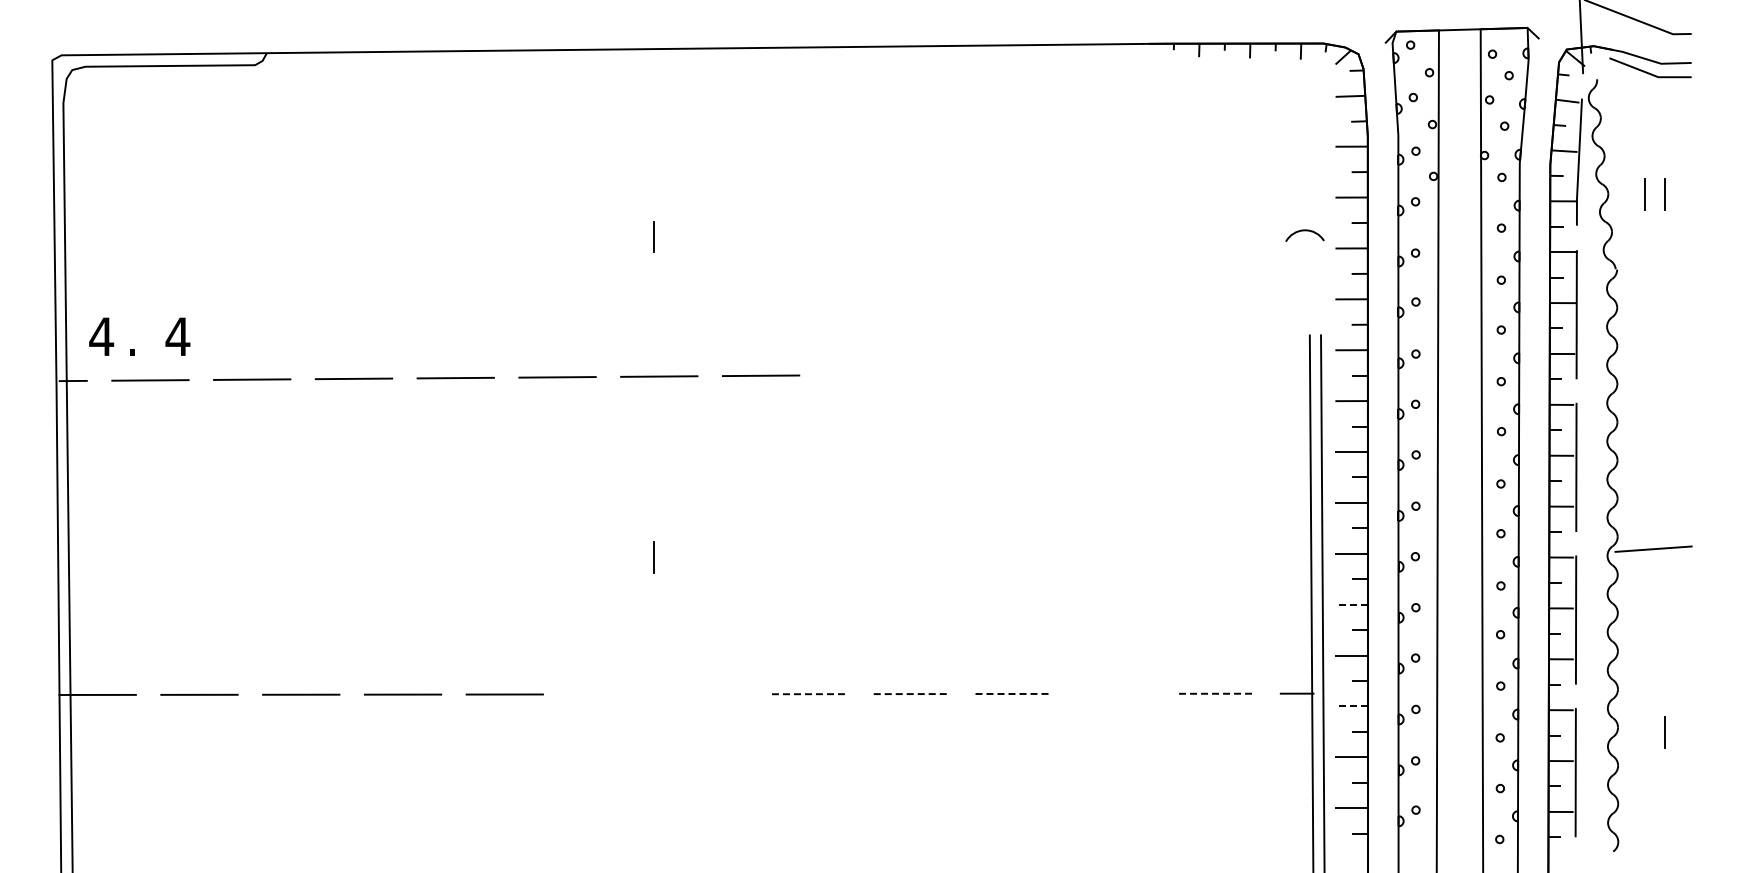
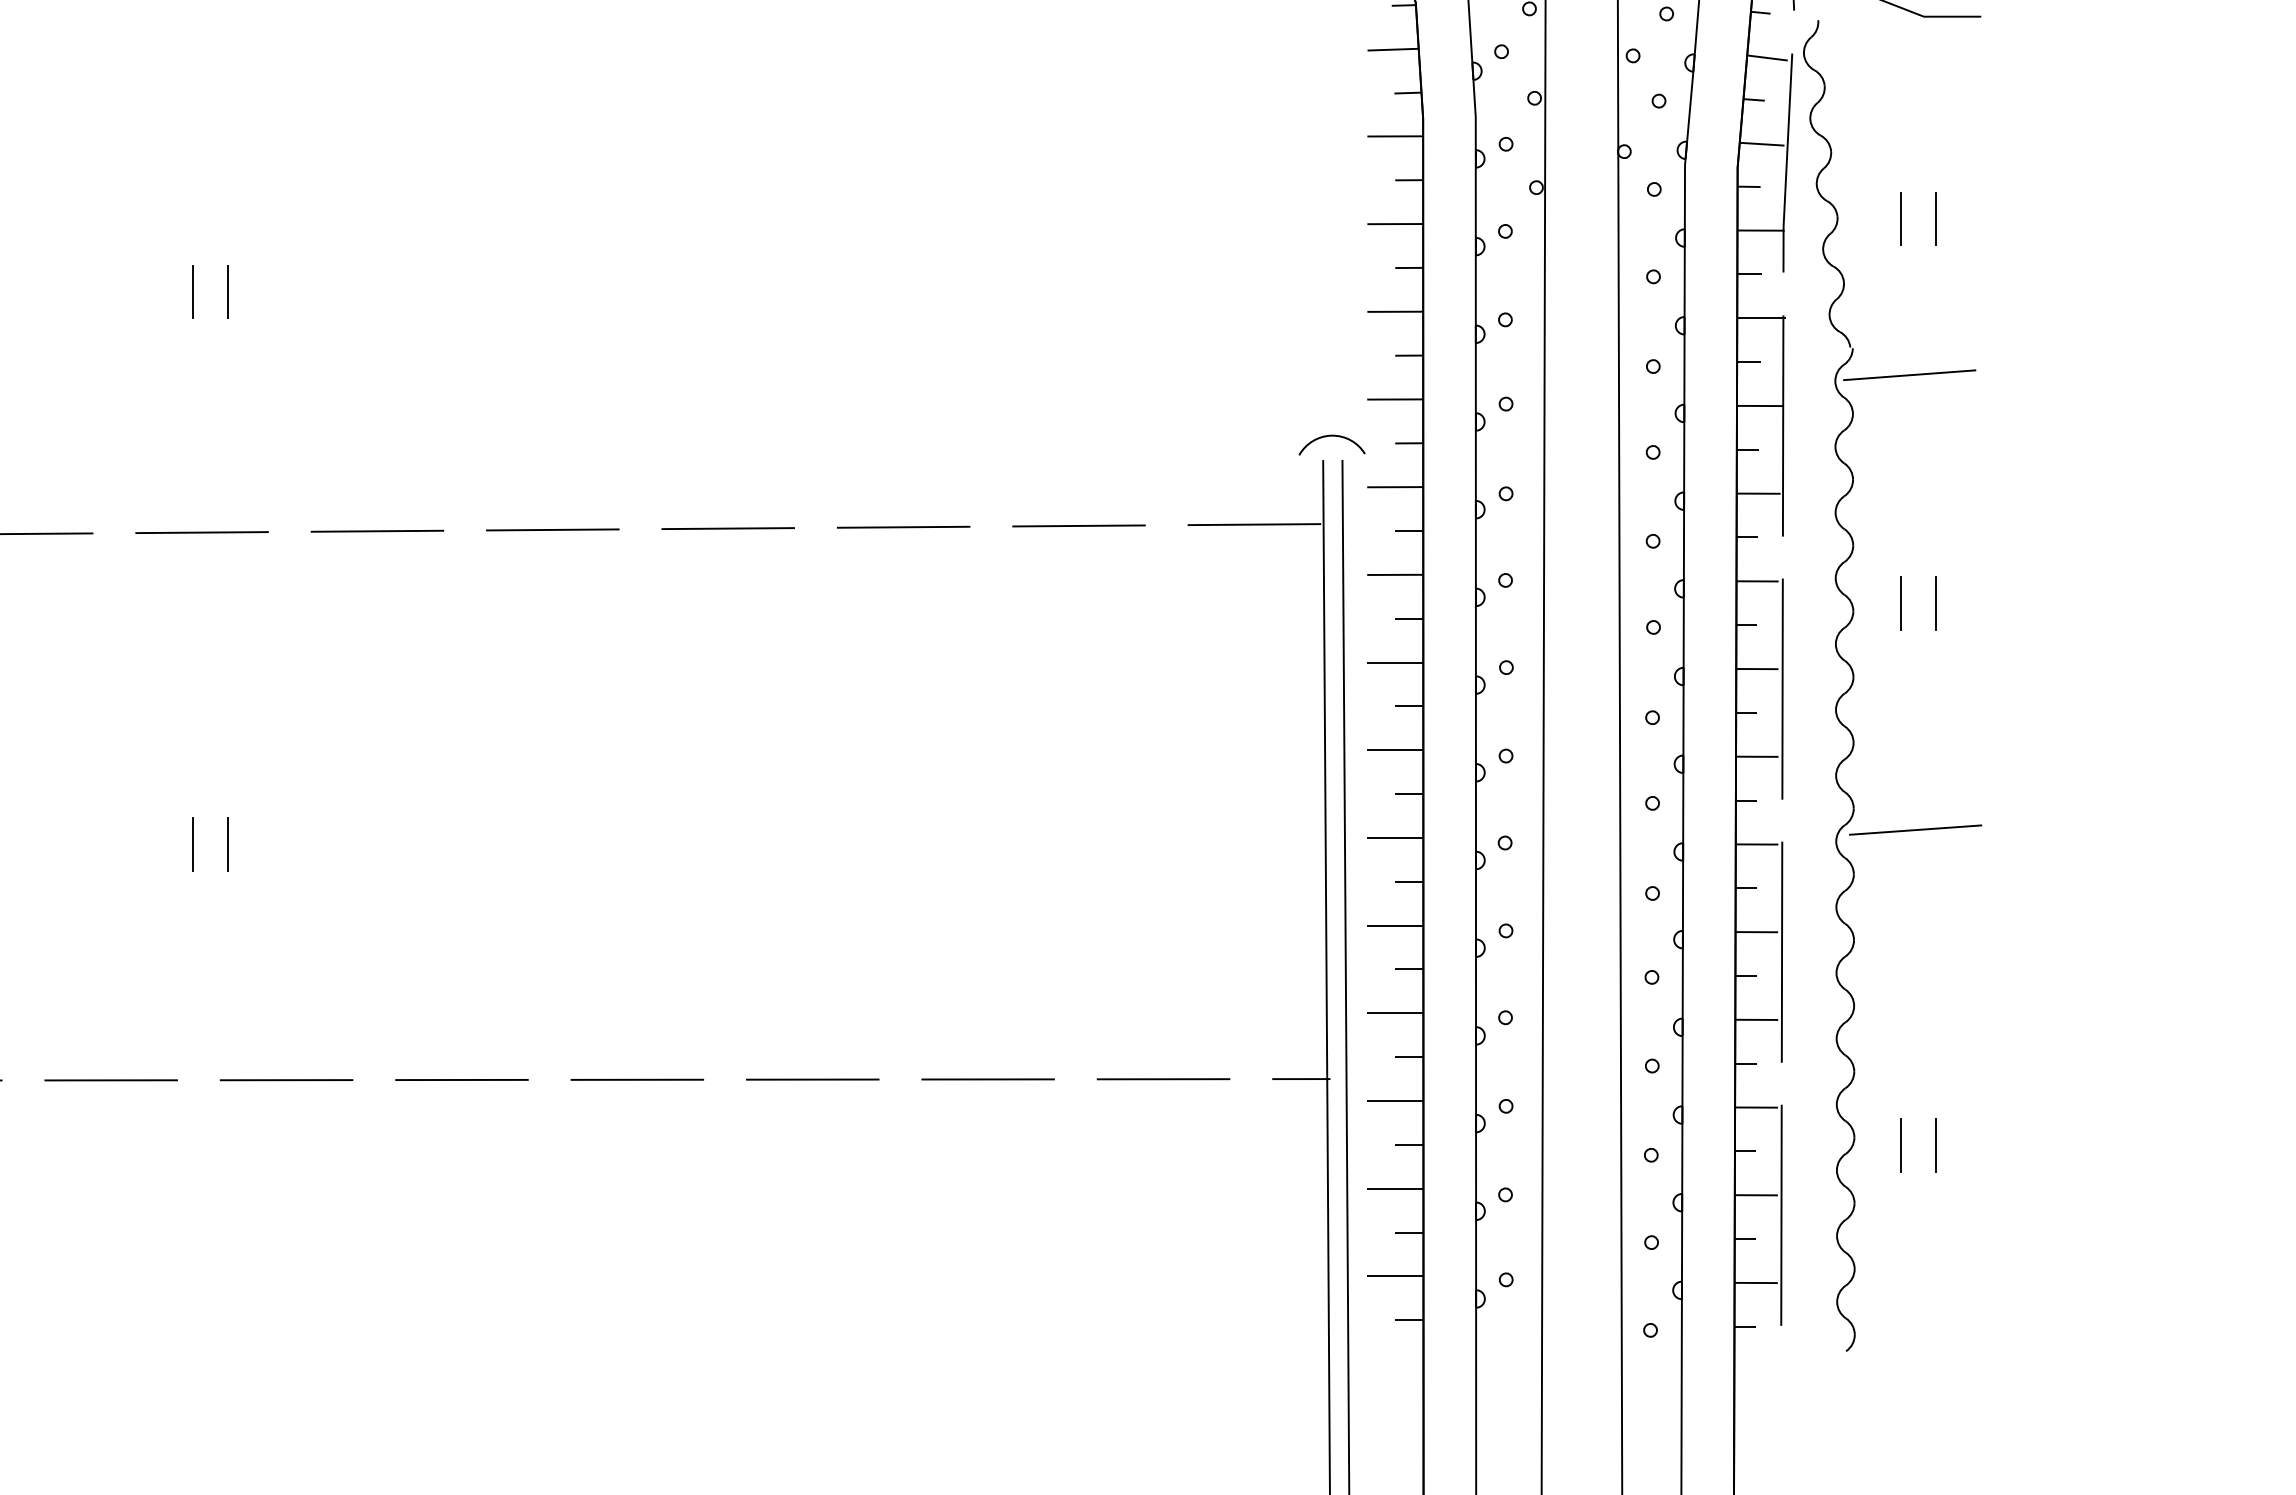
arc: (1304, 231) -> (1331, 437), moved
line: (674, 236) -> (228, 291), added
line: (1650, 285) -> (1910, 375), added
line: (1269, 371) -> (1253, 523), added
line: (1168, 372) -> (1079, 525), added
line: (964, 373) -> (728, 527), added
line: (1066, 373) -> (903, 527), added
line: (862, 374) -> (552, 529), added
line: (1645, 417) -> (1901, 603), added
line: (1665, 417) -> (1936, 603), added
line: (674, 557) -> (228, 844), added
line: (1351, 604) -> (1394, 925), dashed -> solid
line: (1014, 693) -> (814, 1078), dashed -> solid
line: (1115, 693) -> (988, 1078), added
line: (1217, 693) -> (1164, 1078), dashed -> solid
line: (606, 694) -> (111, 1080), added
line: (708, 694) -> (286, 1080), added
line: (810, 694) -> (462, 1080), dashed -> solid
line: (912, 694) -> (638, 1080), dashed -> solid
line: (1351, 706) -> (1394, 1101), dashed -> solid
line: (1645, 731) -> (1901, 1144), added

